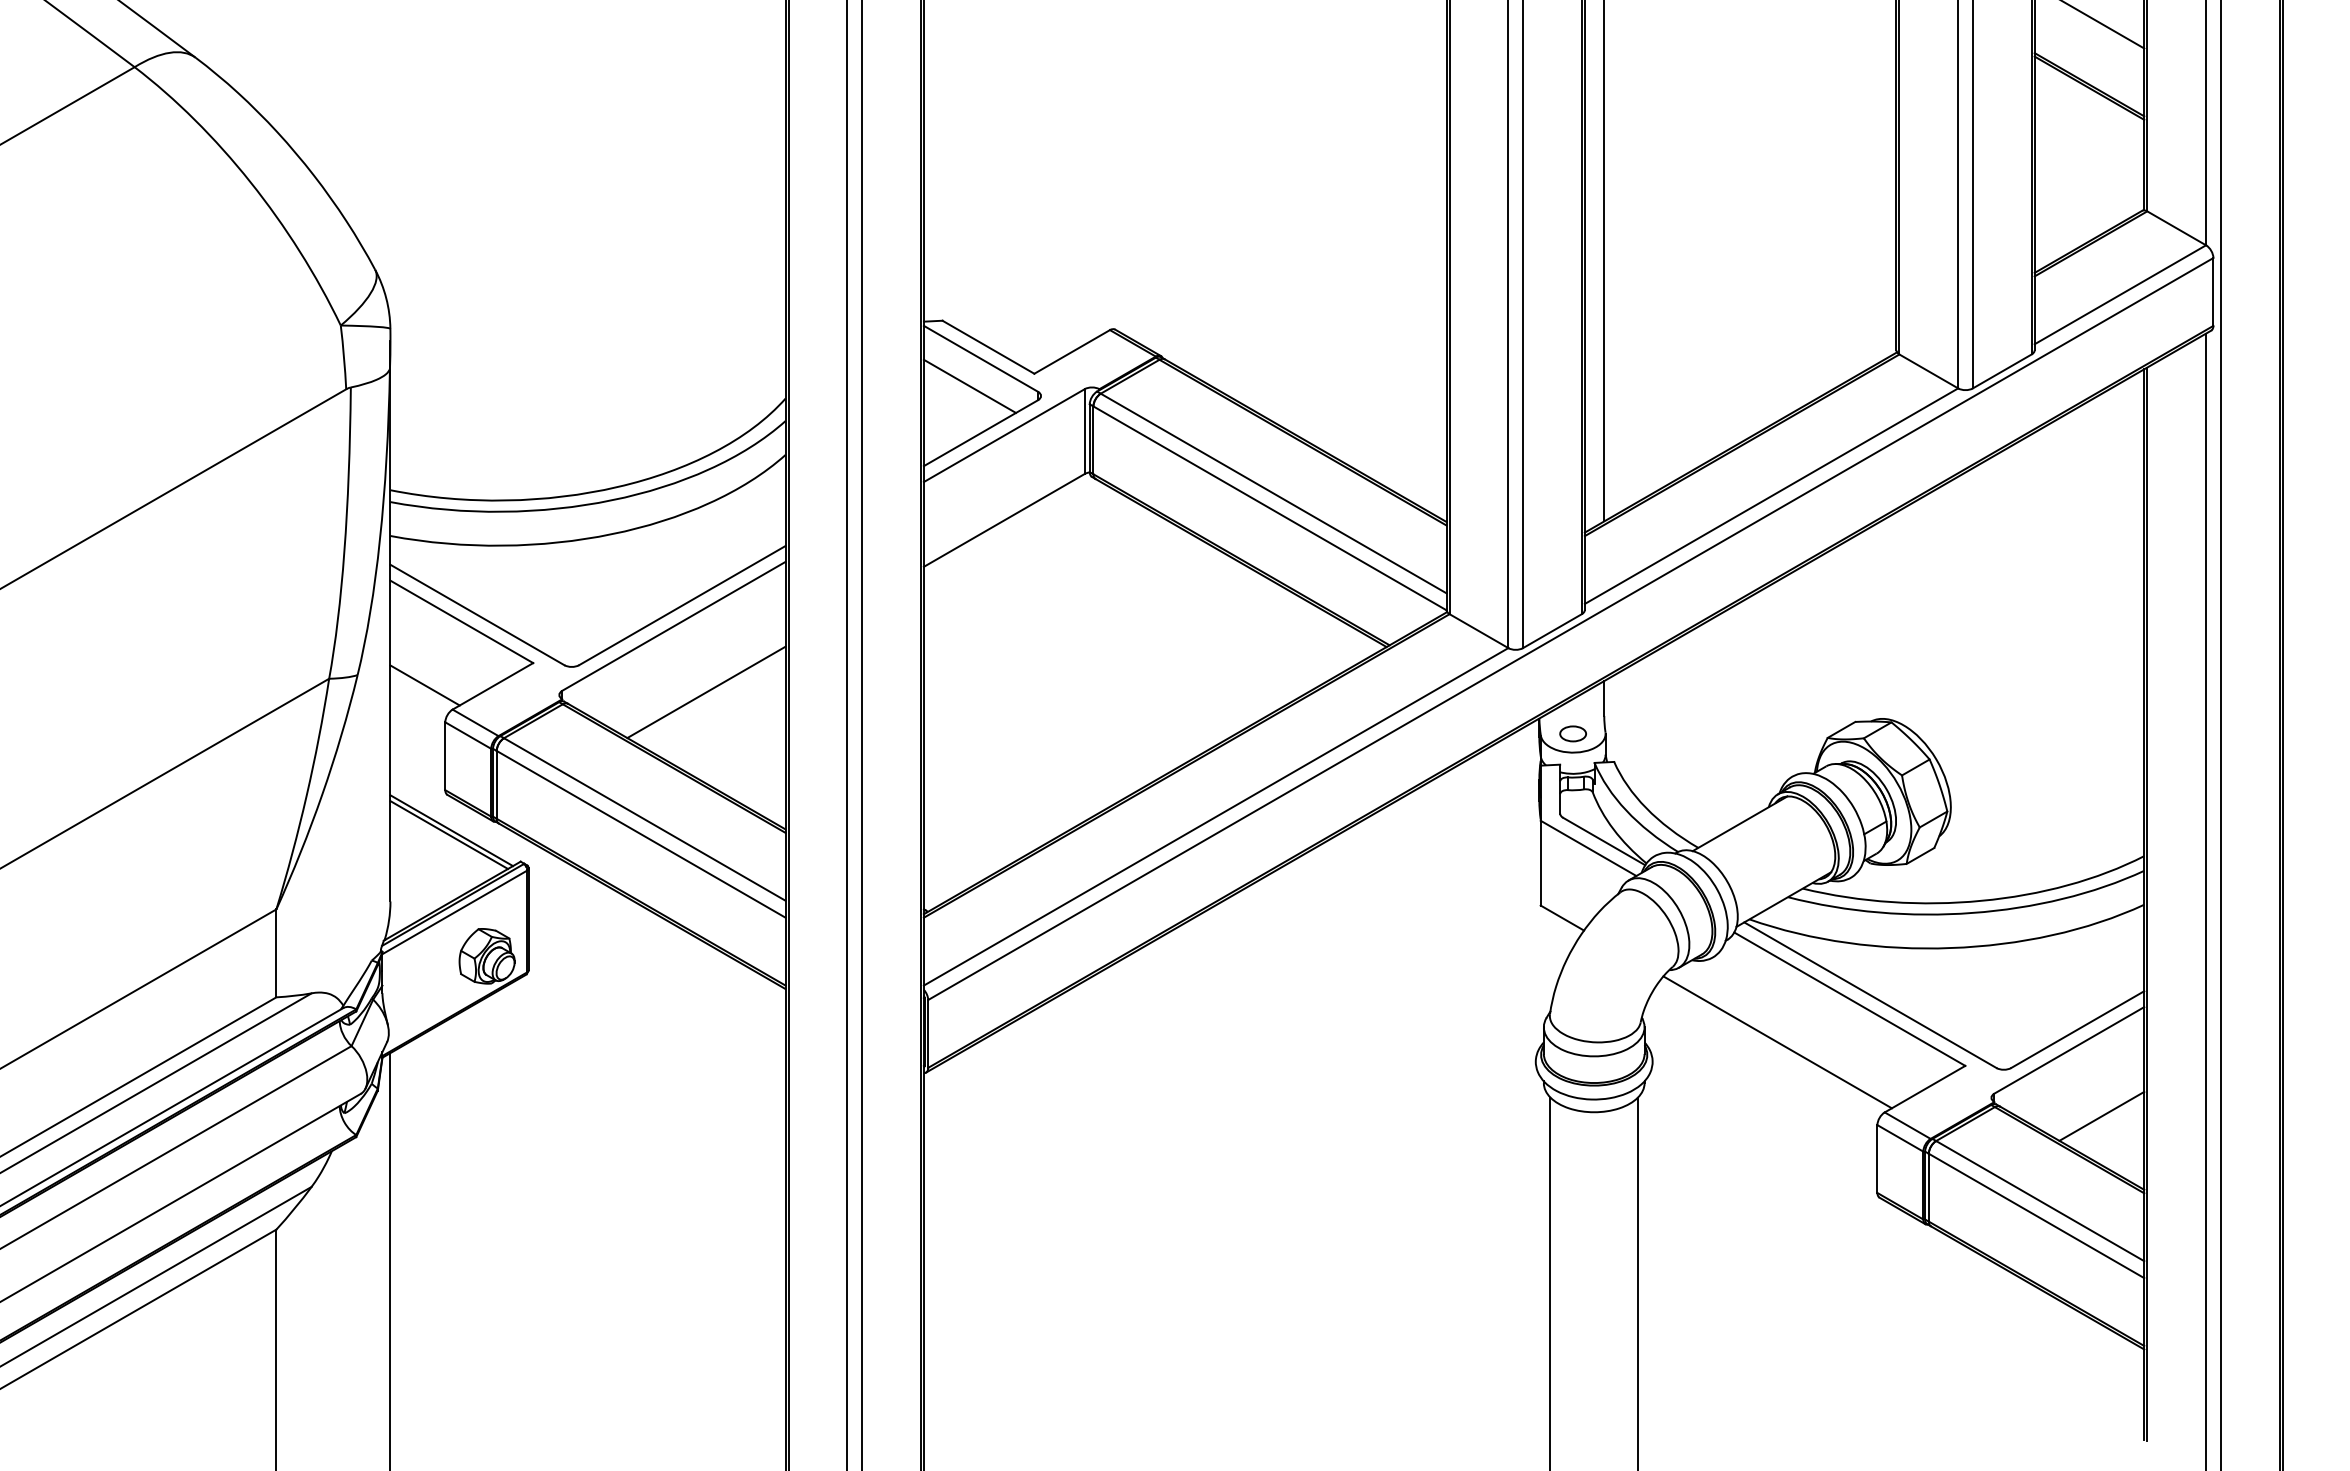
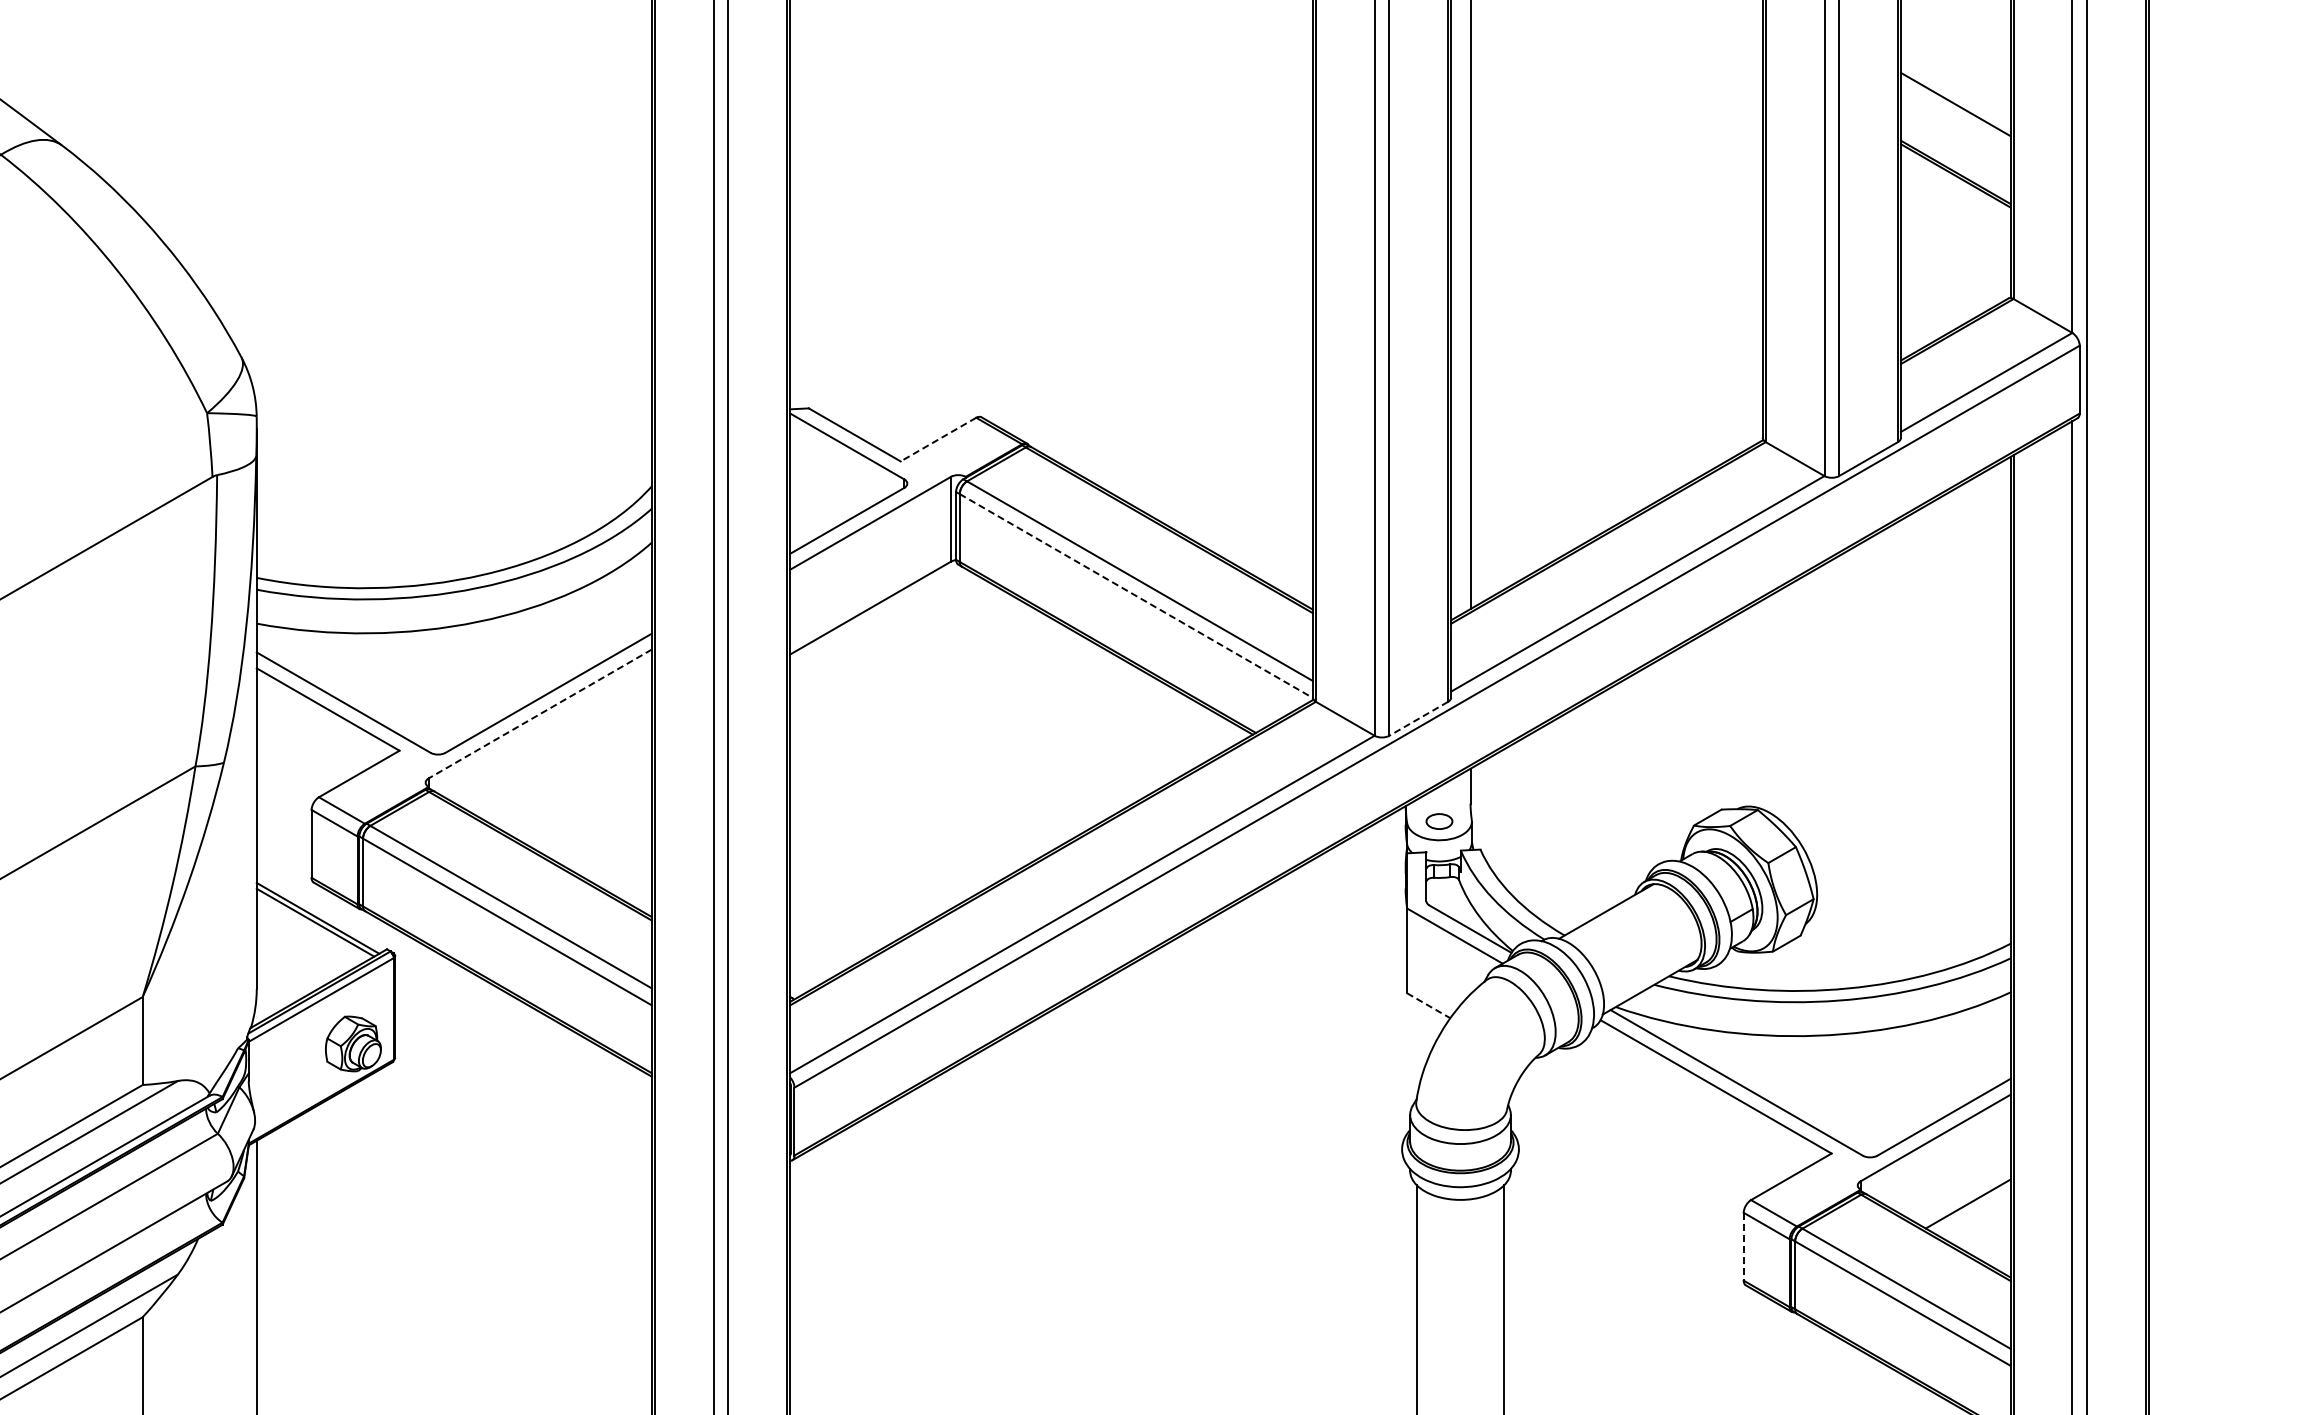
line: (1072, 351) -> (938, 439), solid -> dashed
line: (969, 385) -> (835, 473), removed
line: (1270, 508) -> (1136, 596), solid -> dashed
line: (673, 626) -> (539, 714), solid -> dashed
line: (1552, 631) -> (1418, 719), solid -> dashed
line: (424, 685) -> (290, 773), removed
line: (706, 692) -> (572, 780), removed
line: (1562, 918) -> (1428, 1006), solid -> dashed
line: (1777, 1042) -> (1643, 1130), removed
line: (1877, 1159) -> (1743, 1247), solid -> dashed

